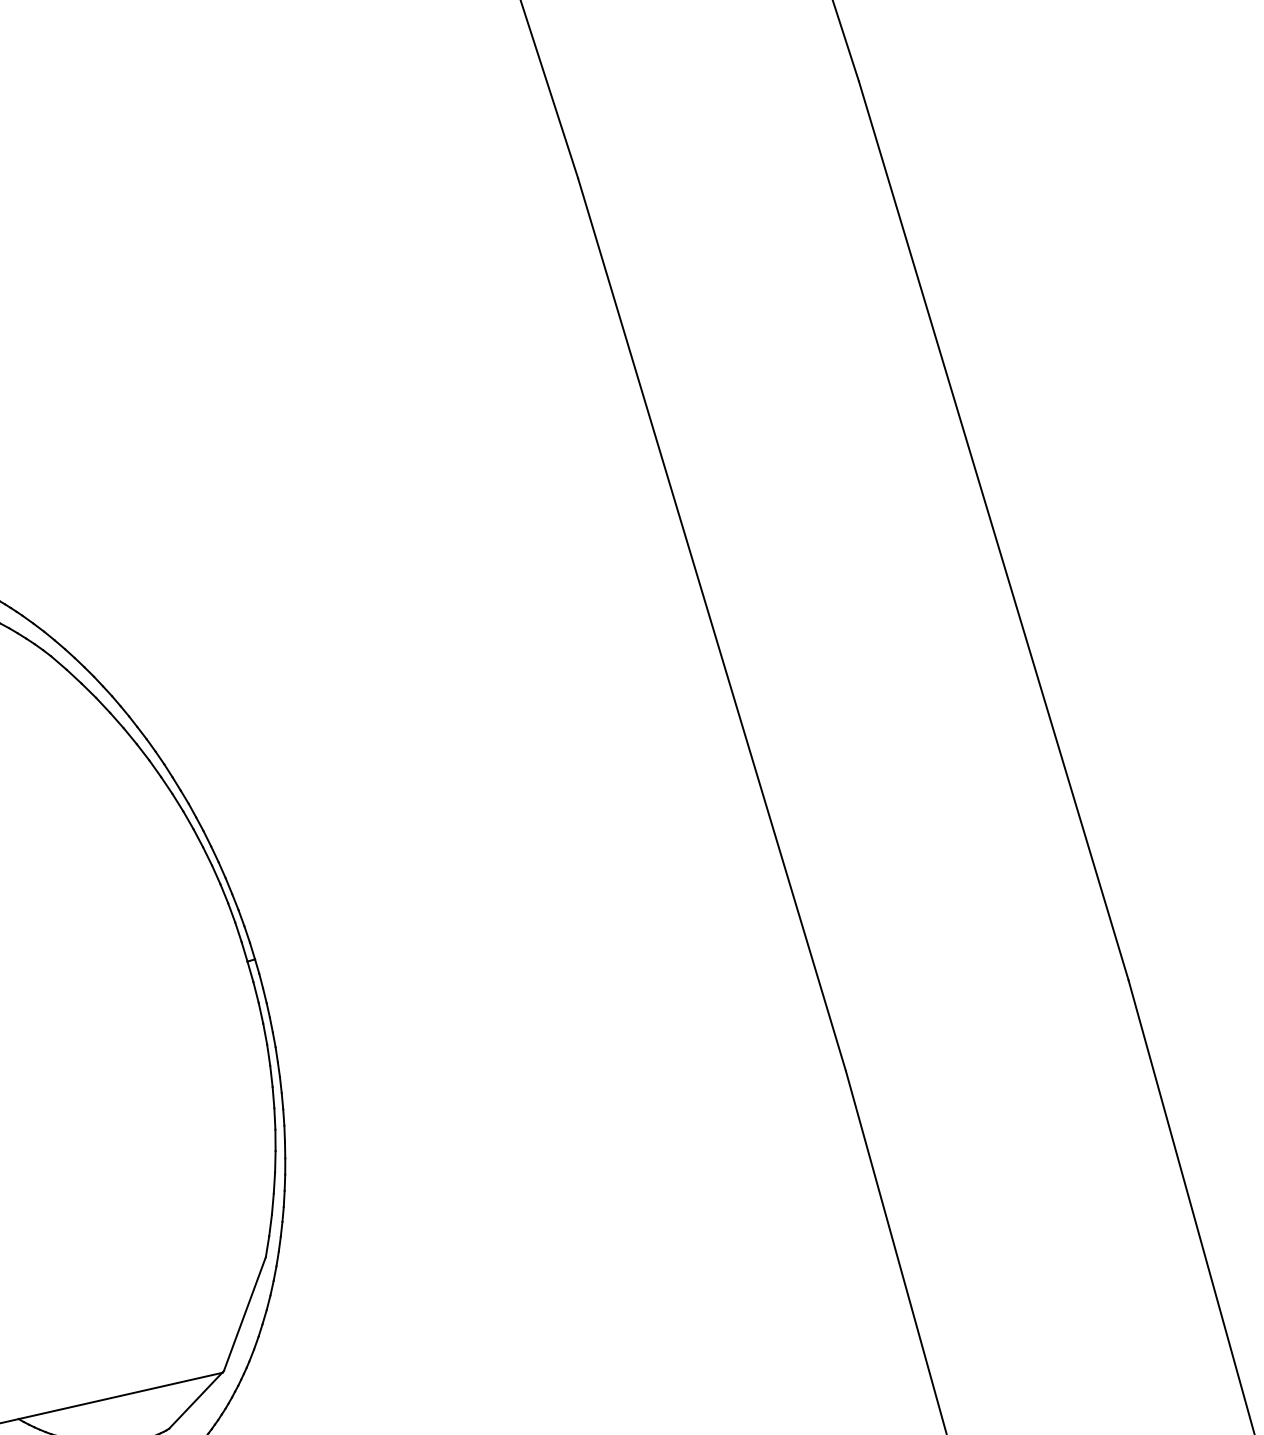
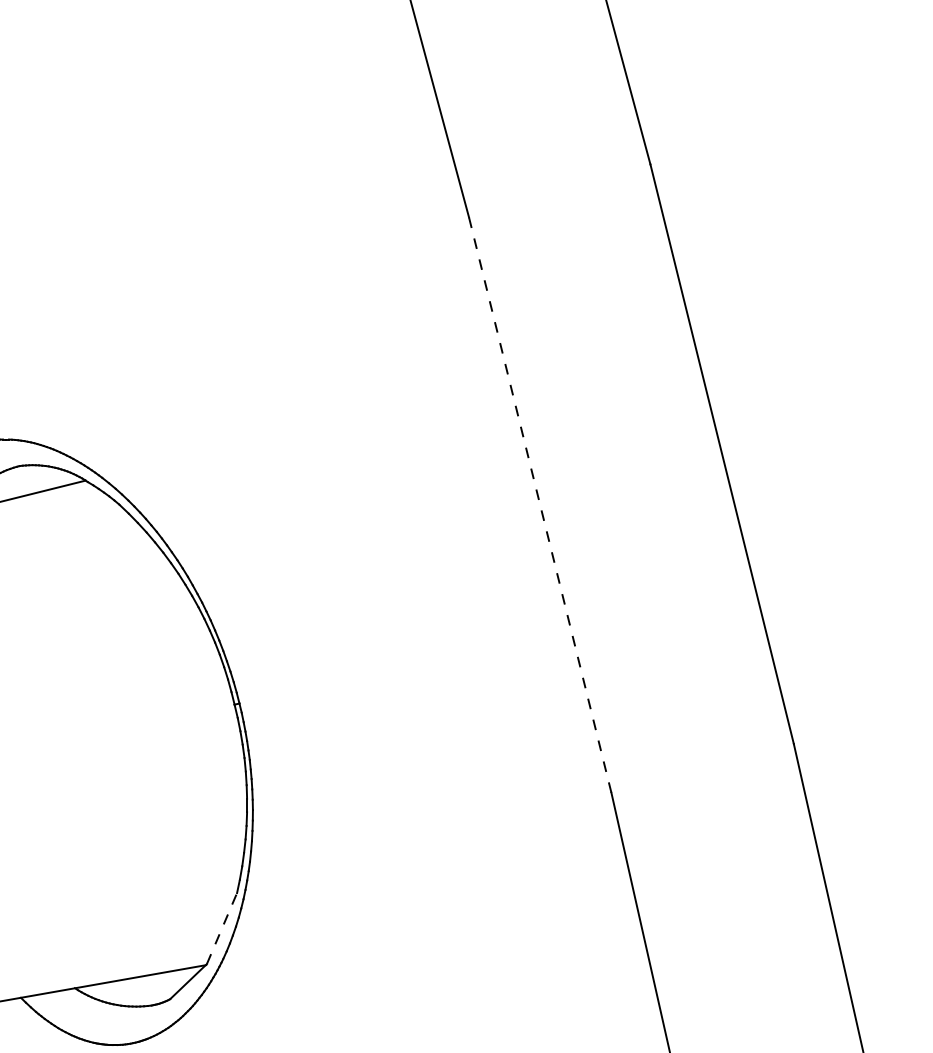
line: (712, 623) -> (540, 504), solid -> dashed
line: (245, 1313) -> (222, 928), solid -> dashed

